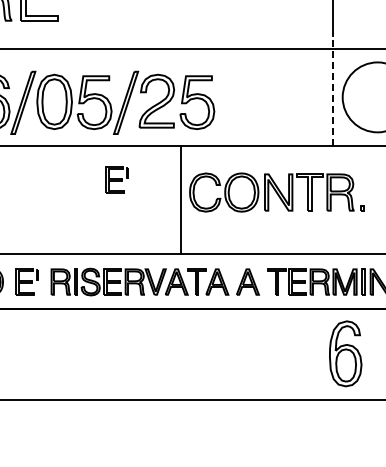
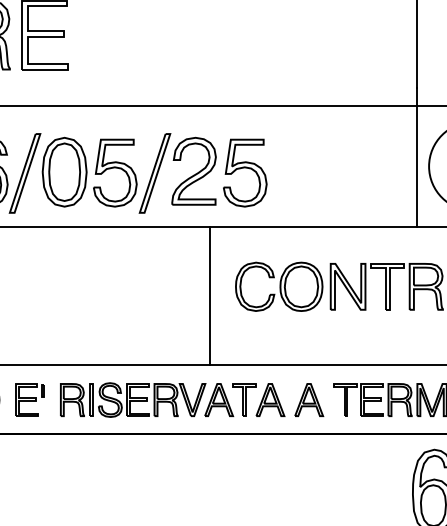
line: (332, 90) -> (416, 157), dashed -> solid
part: (116, 179) -> (142, 270), removed
line: (181, 199) -> (209, 295), moved

